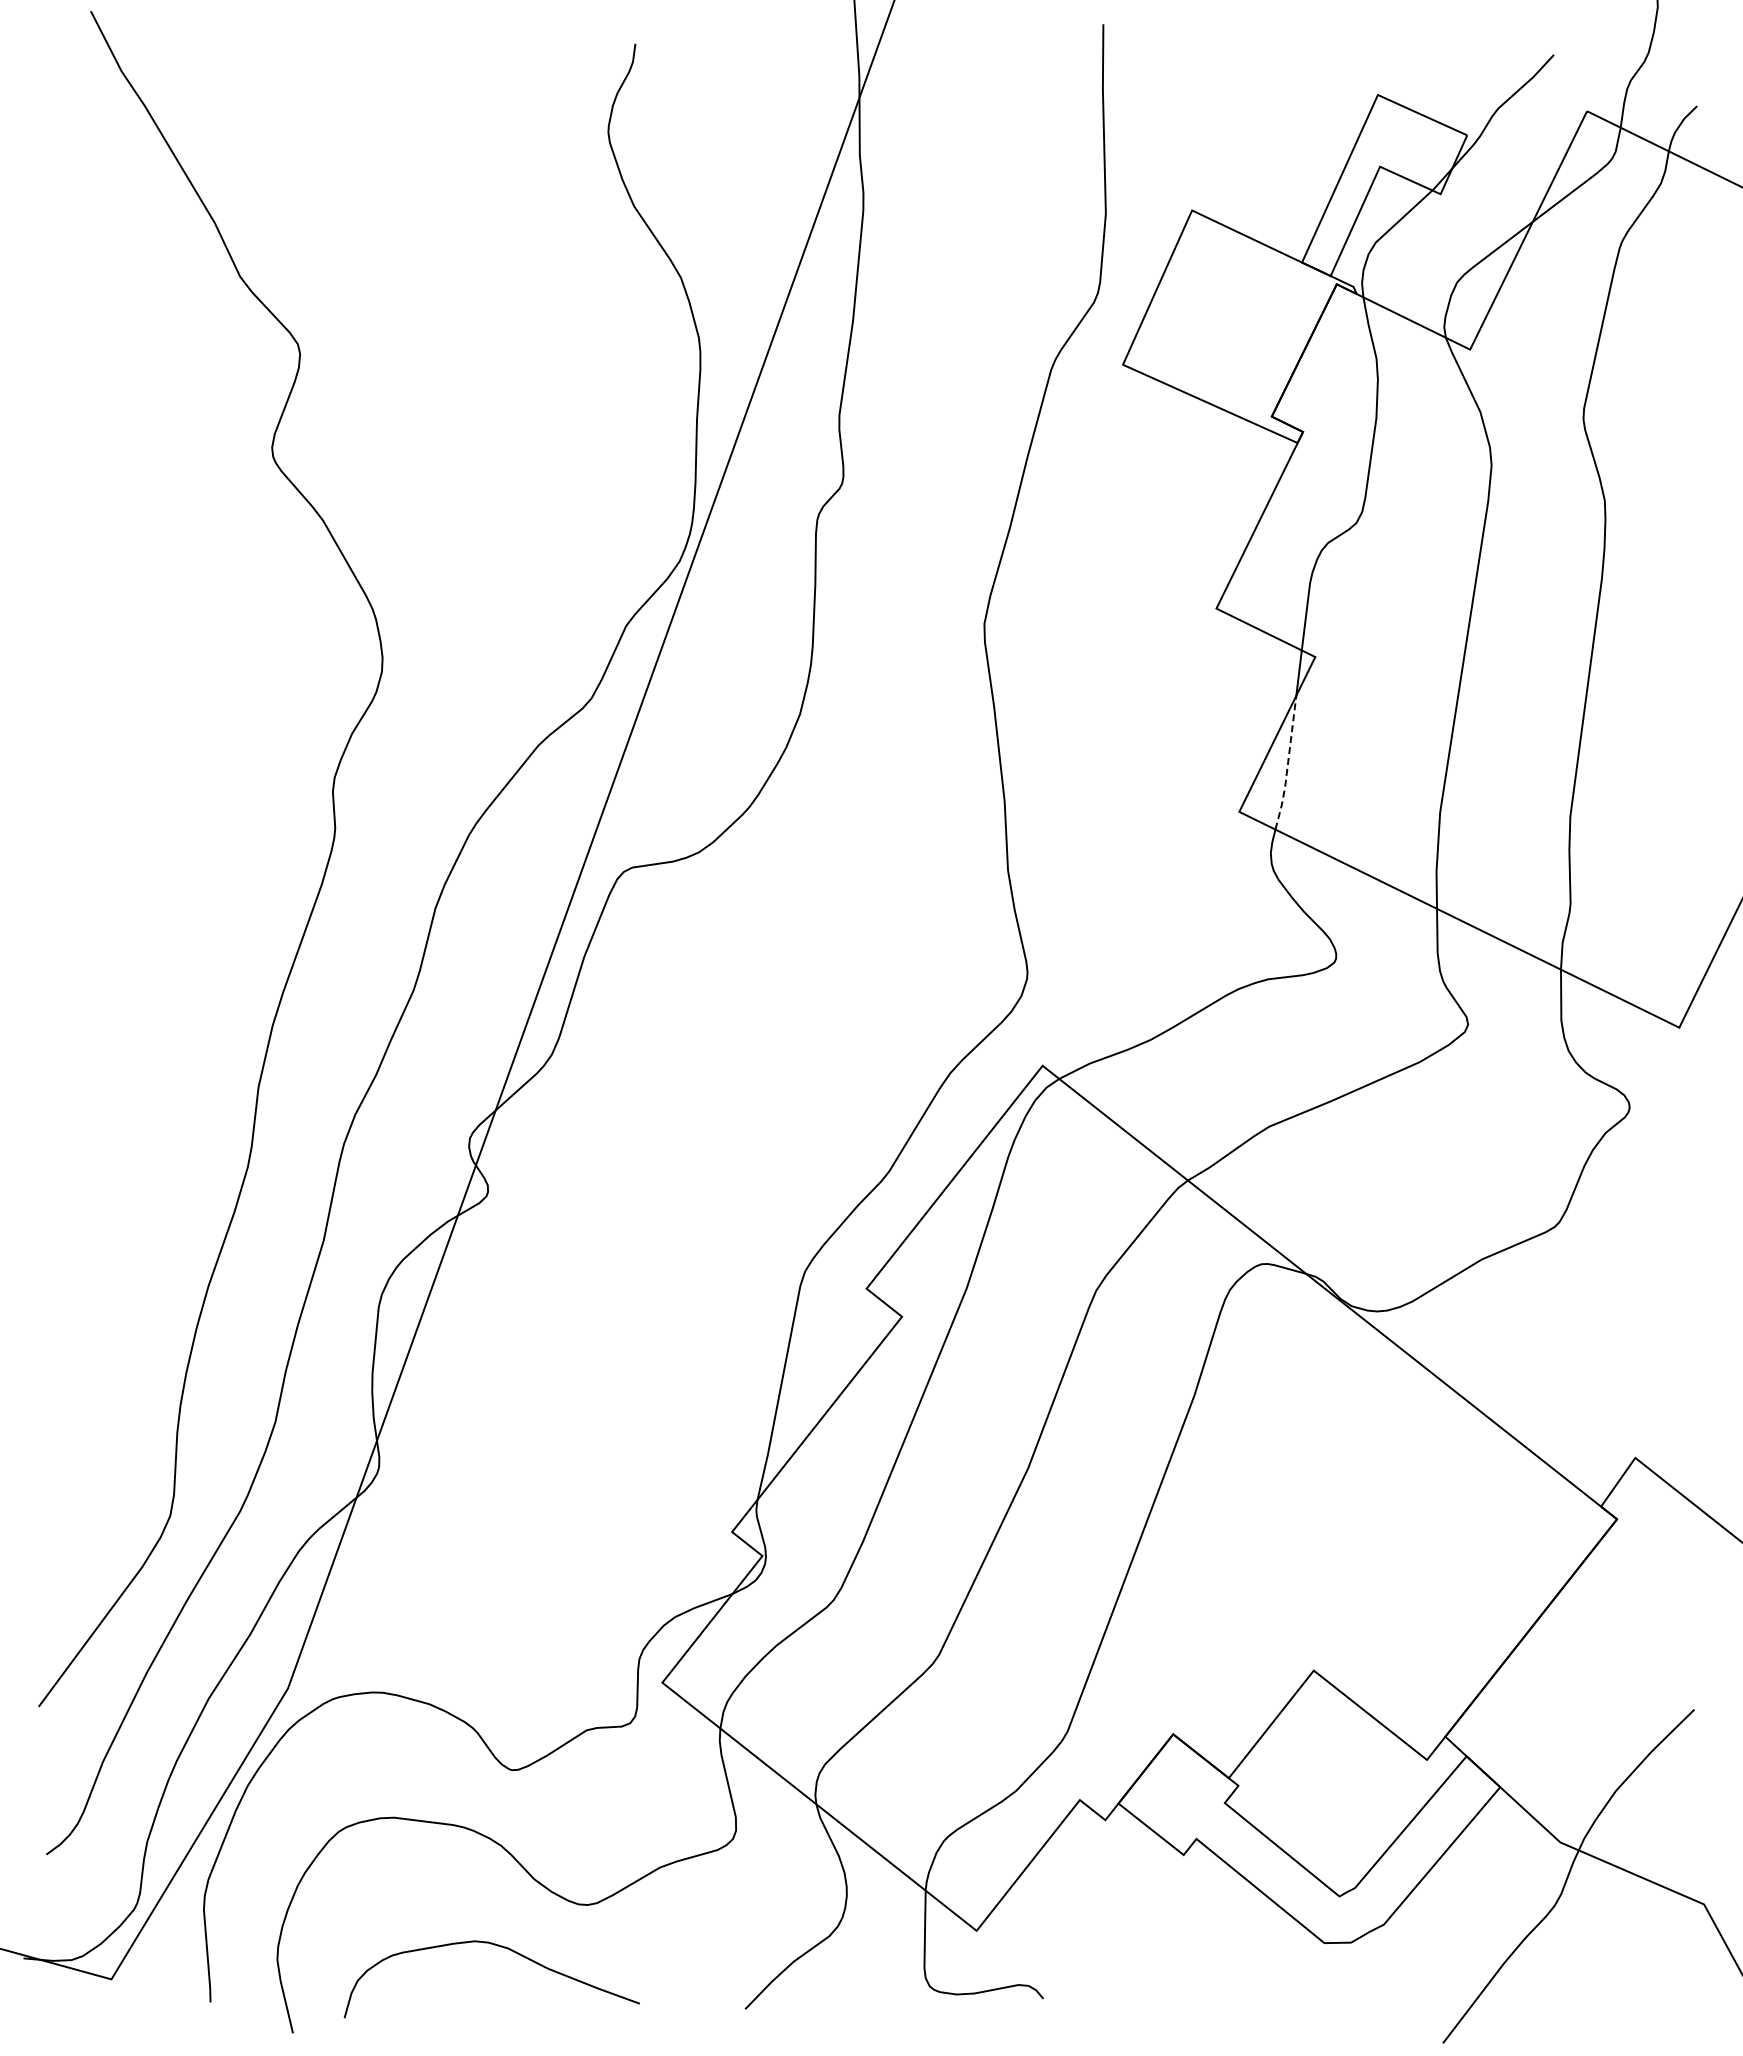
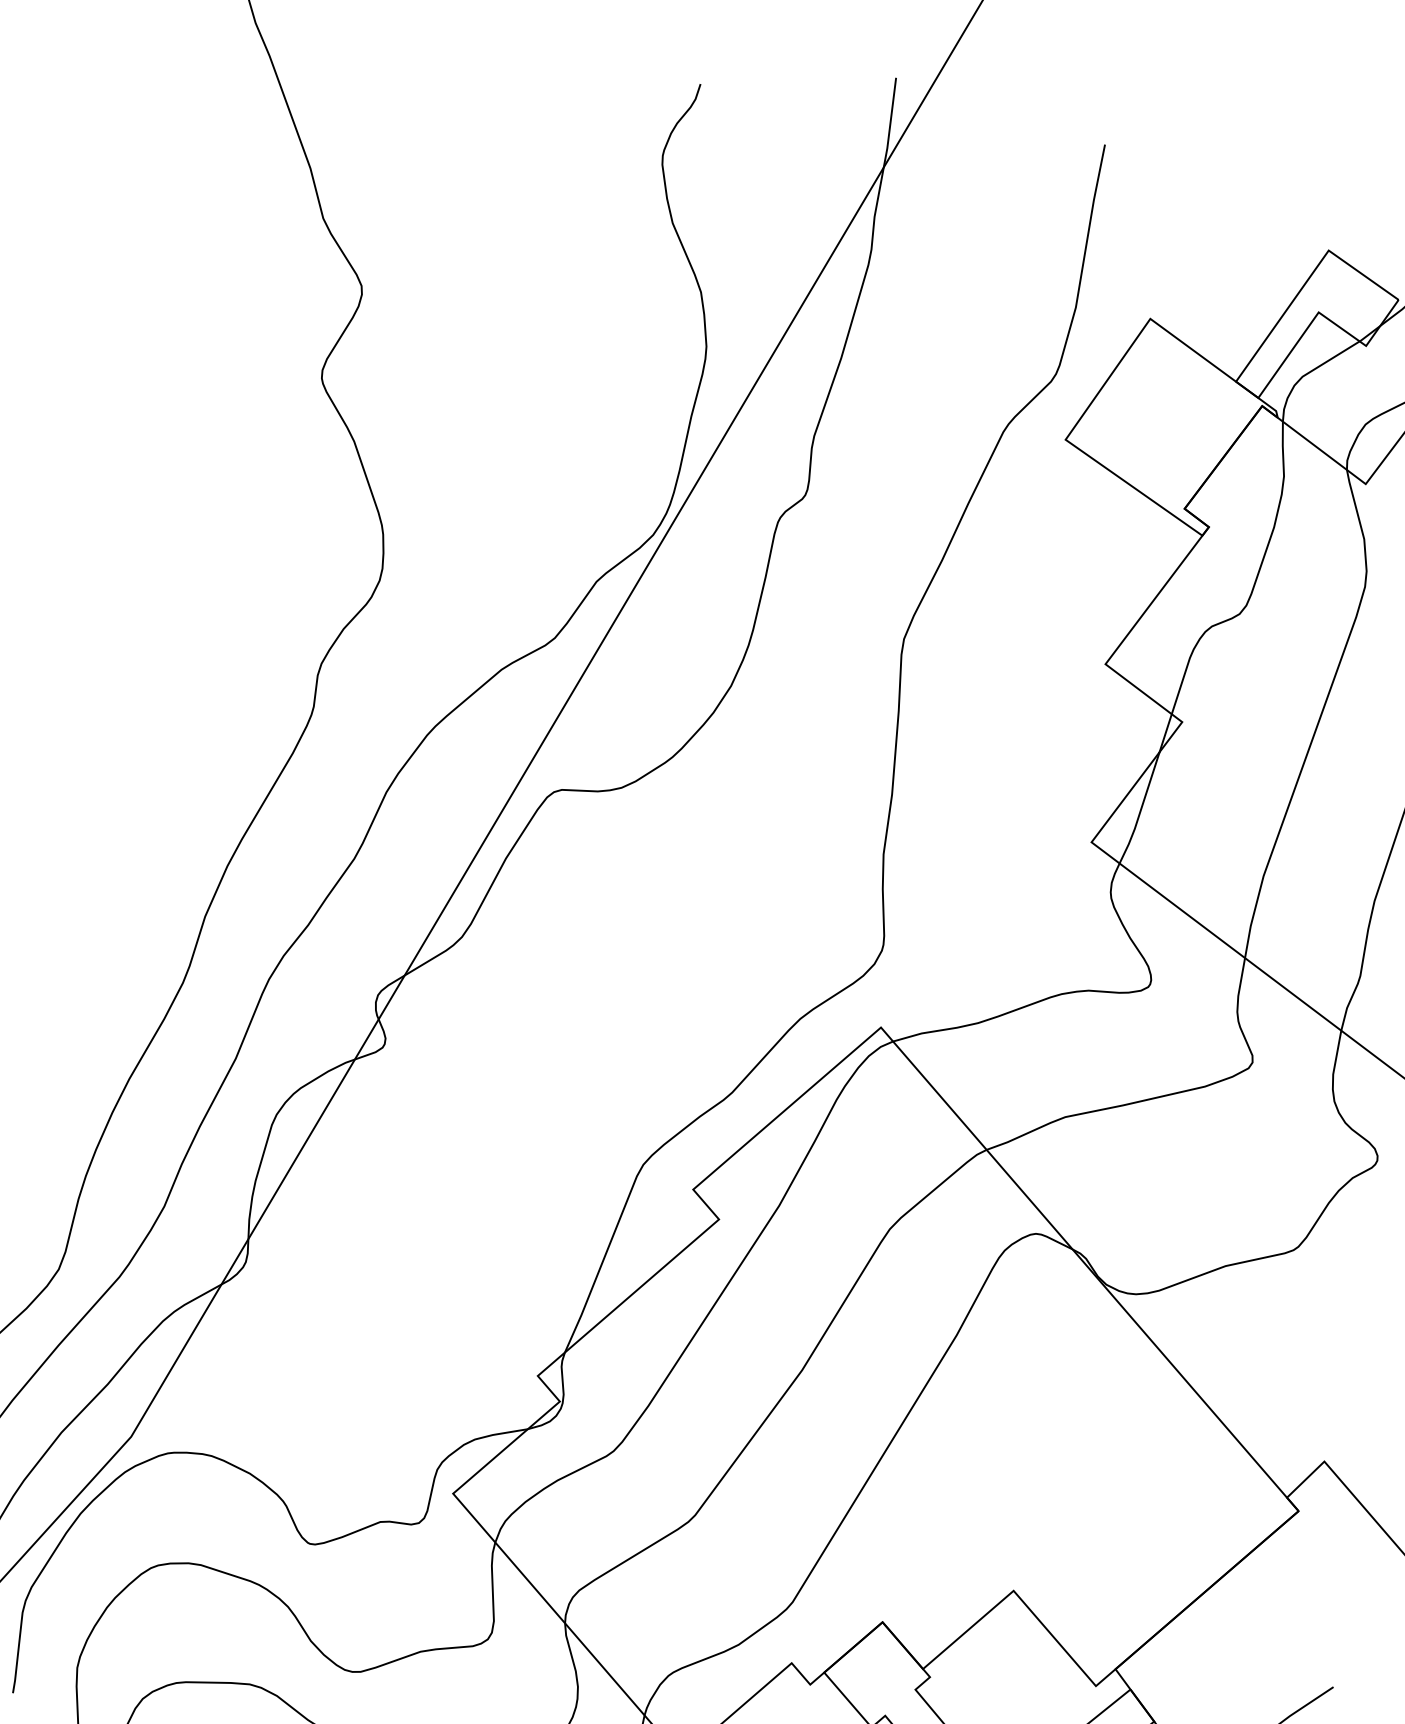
line: (1287, 763) -> (1140, 808), dashed -> solid

